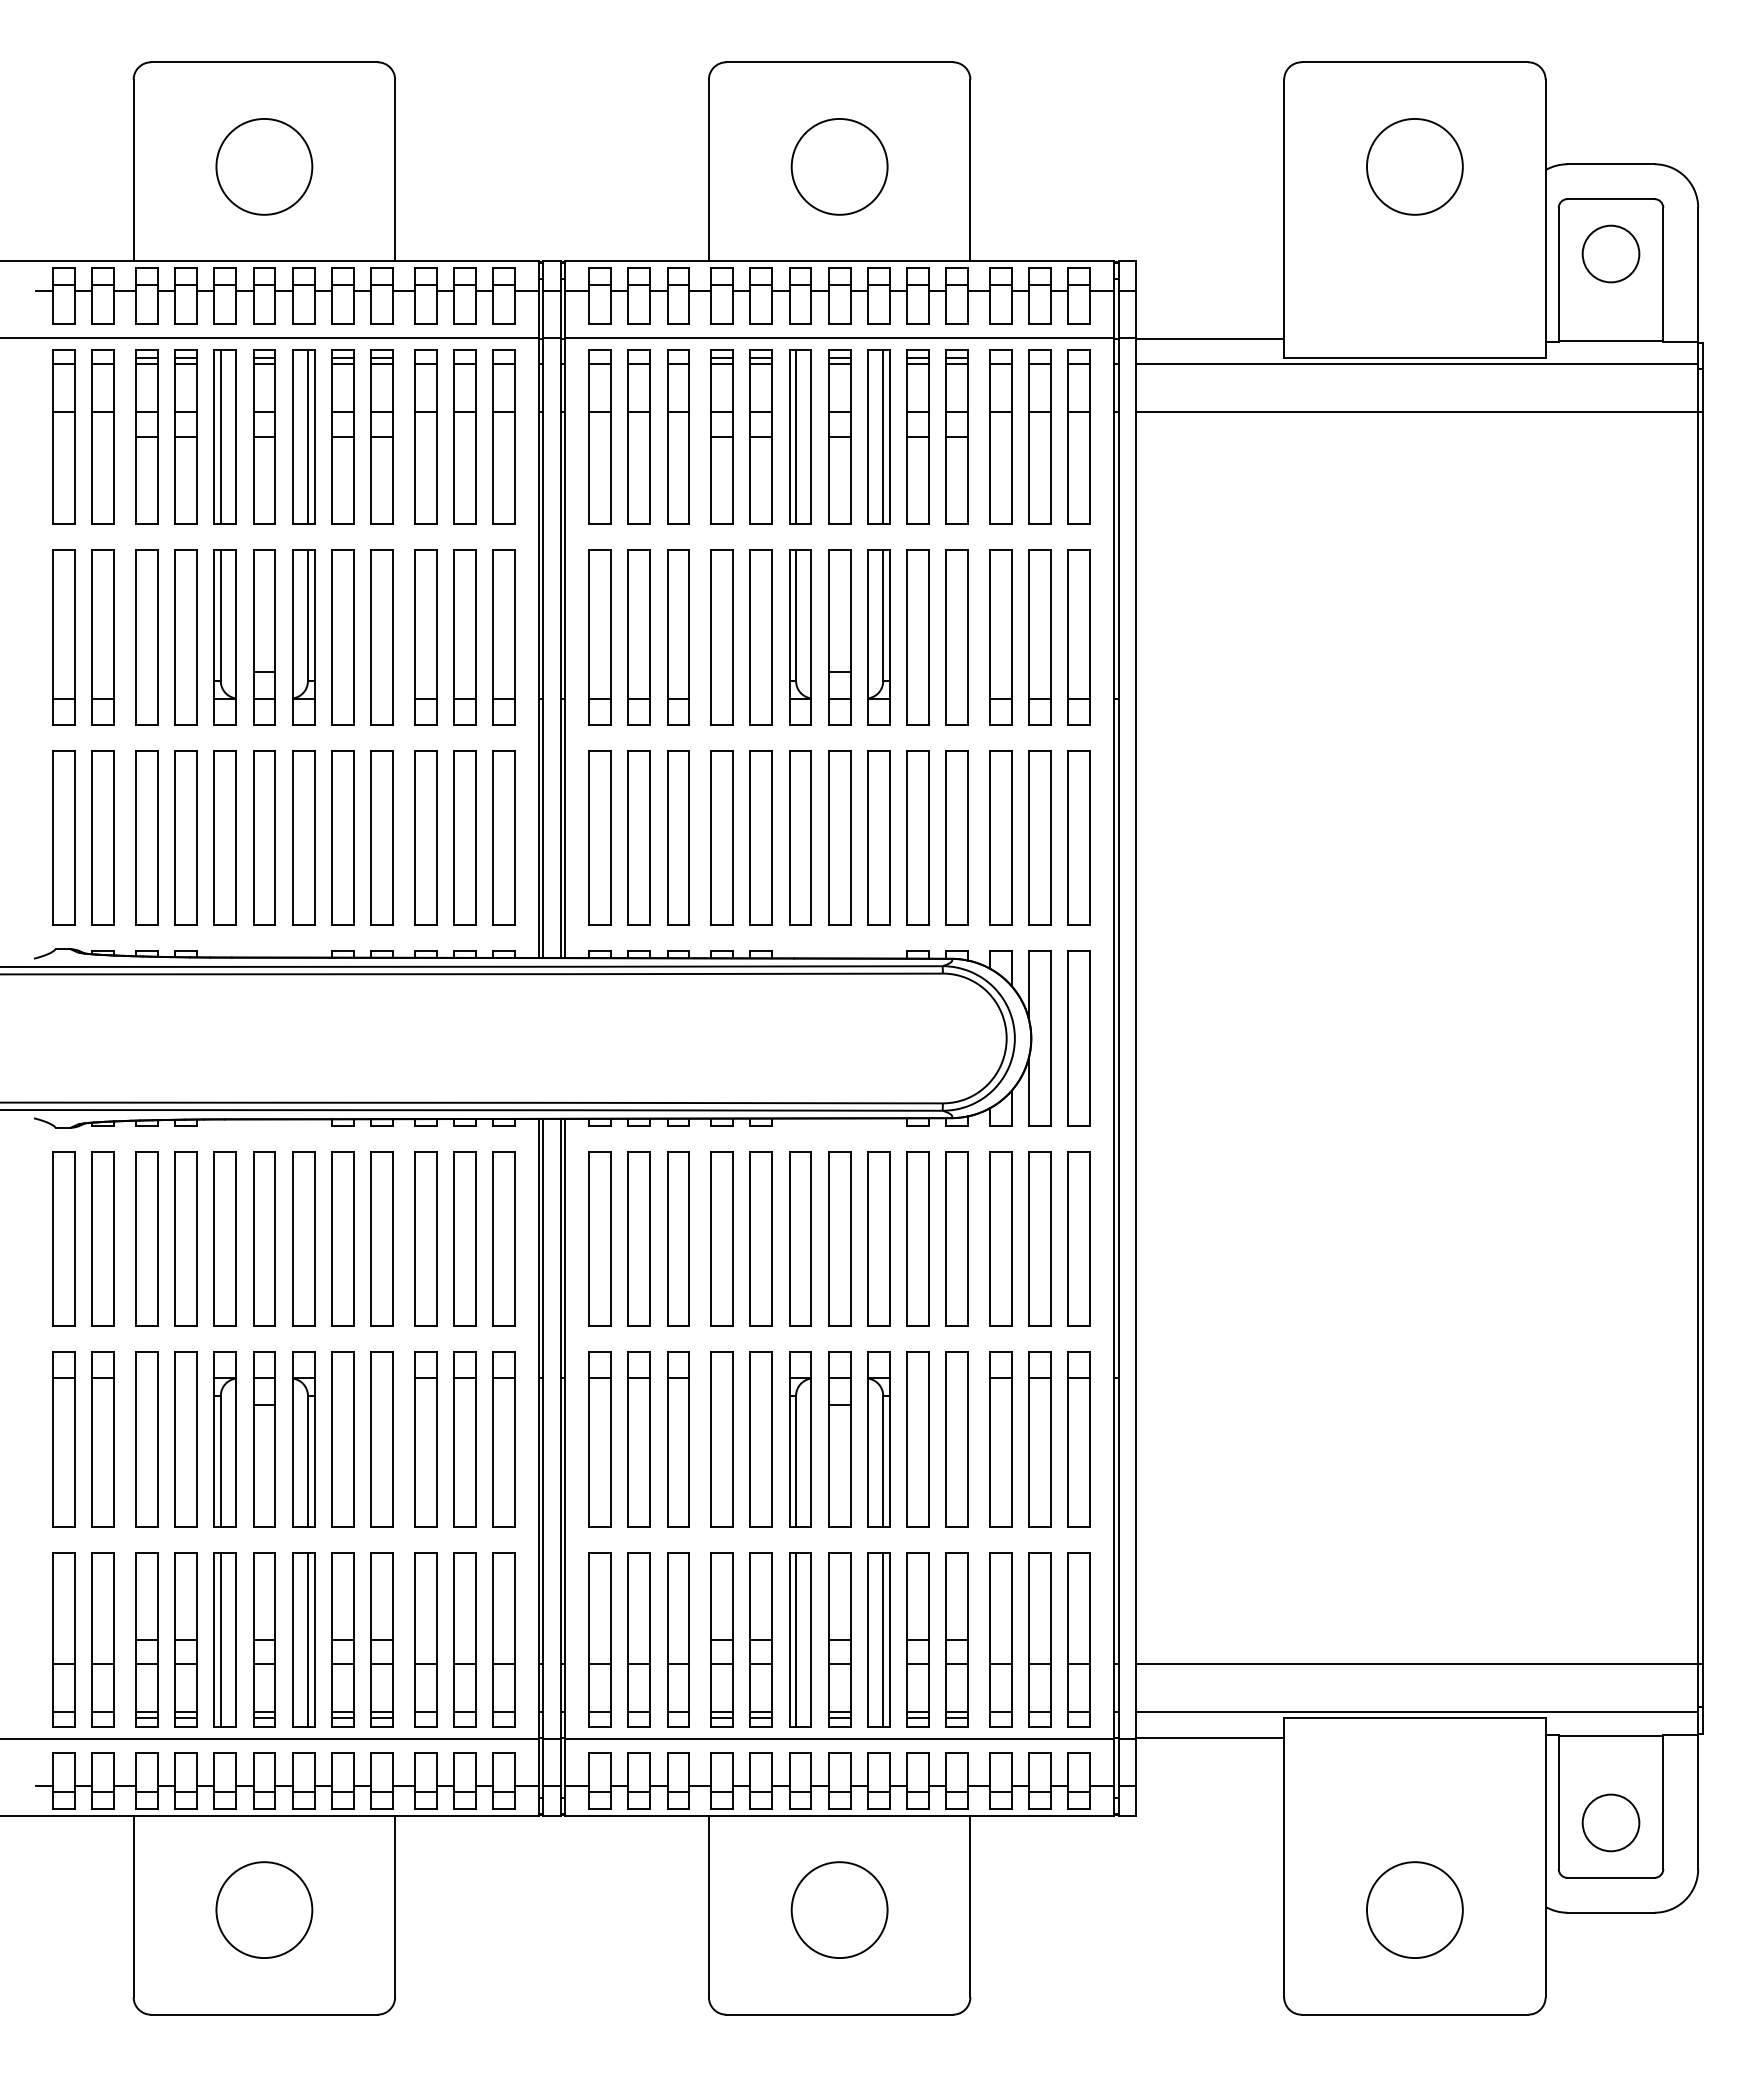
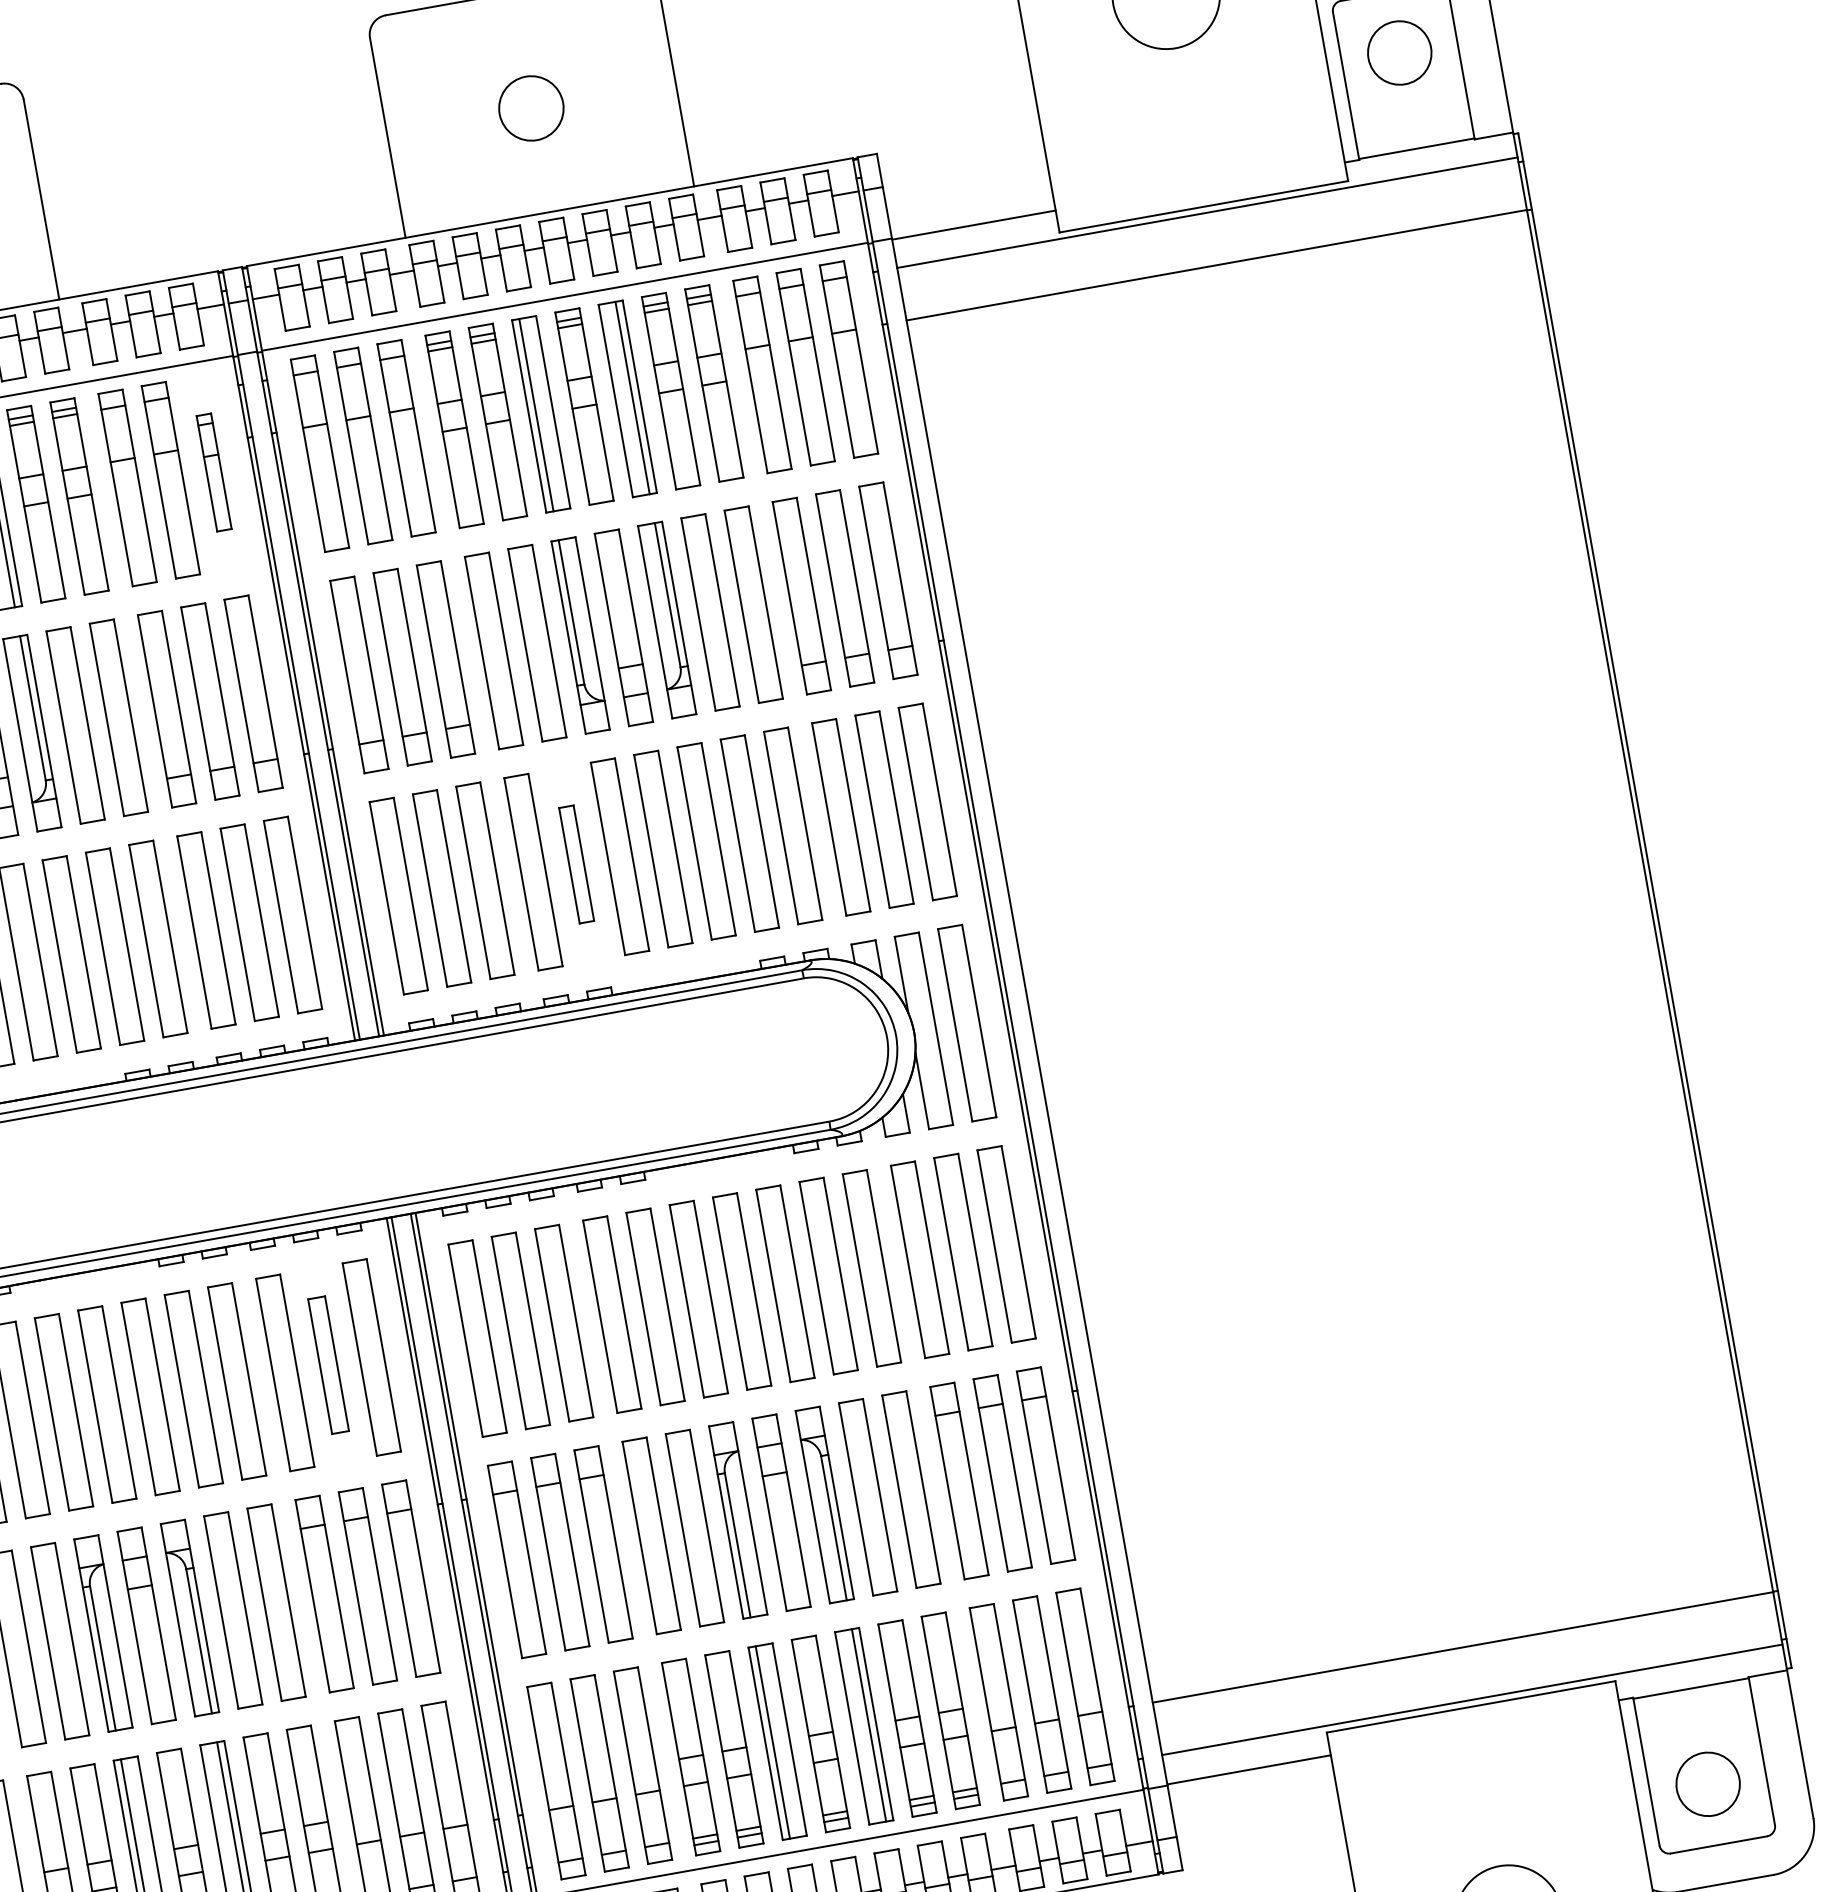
circle: (839, 166) -> (531, 108), size x0.6
part: (503, 436) -> (213, 472), size x0.6
part: (760, 837) -> (575, 864), size x0.6
part: (464, 1238) -> (328, 1364), size x0.7

